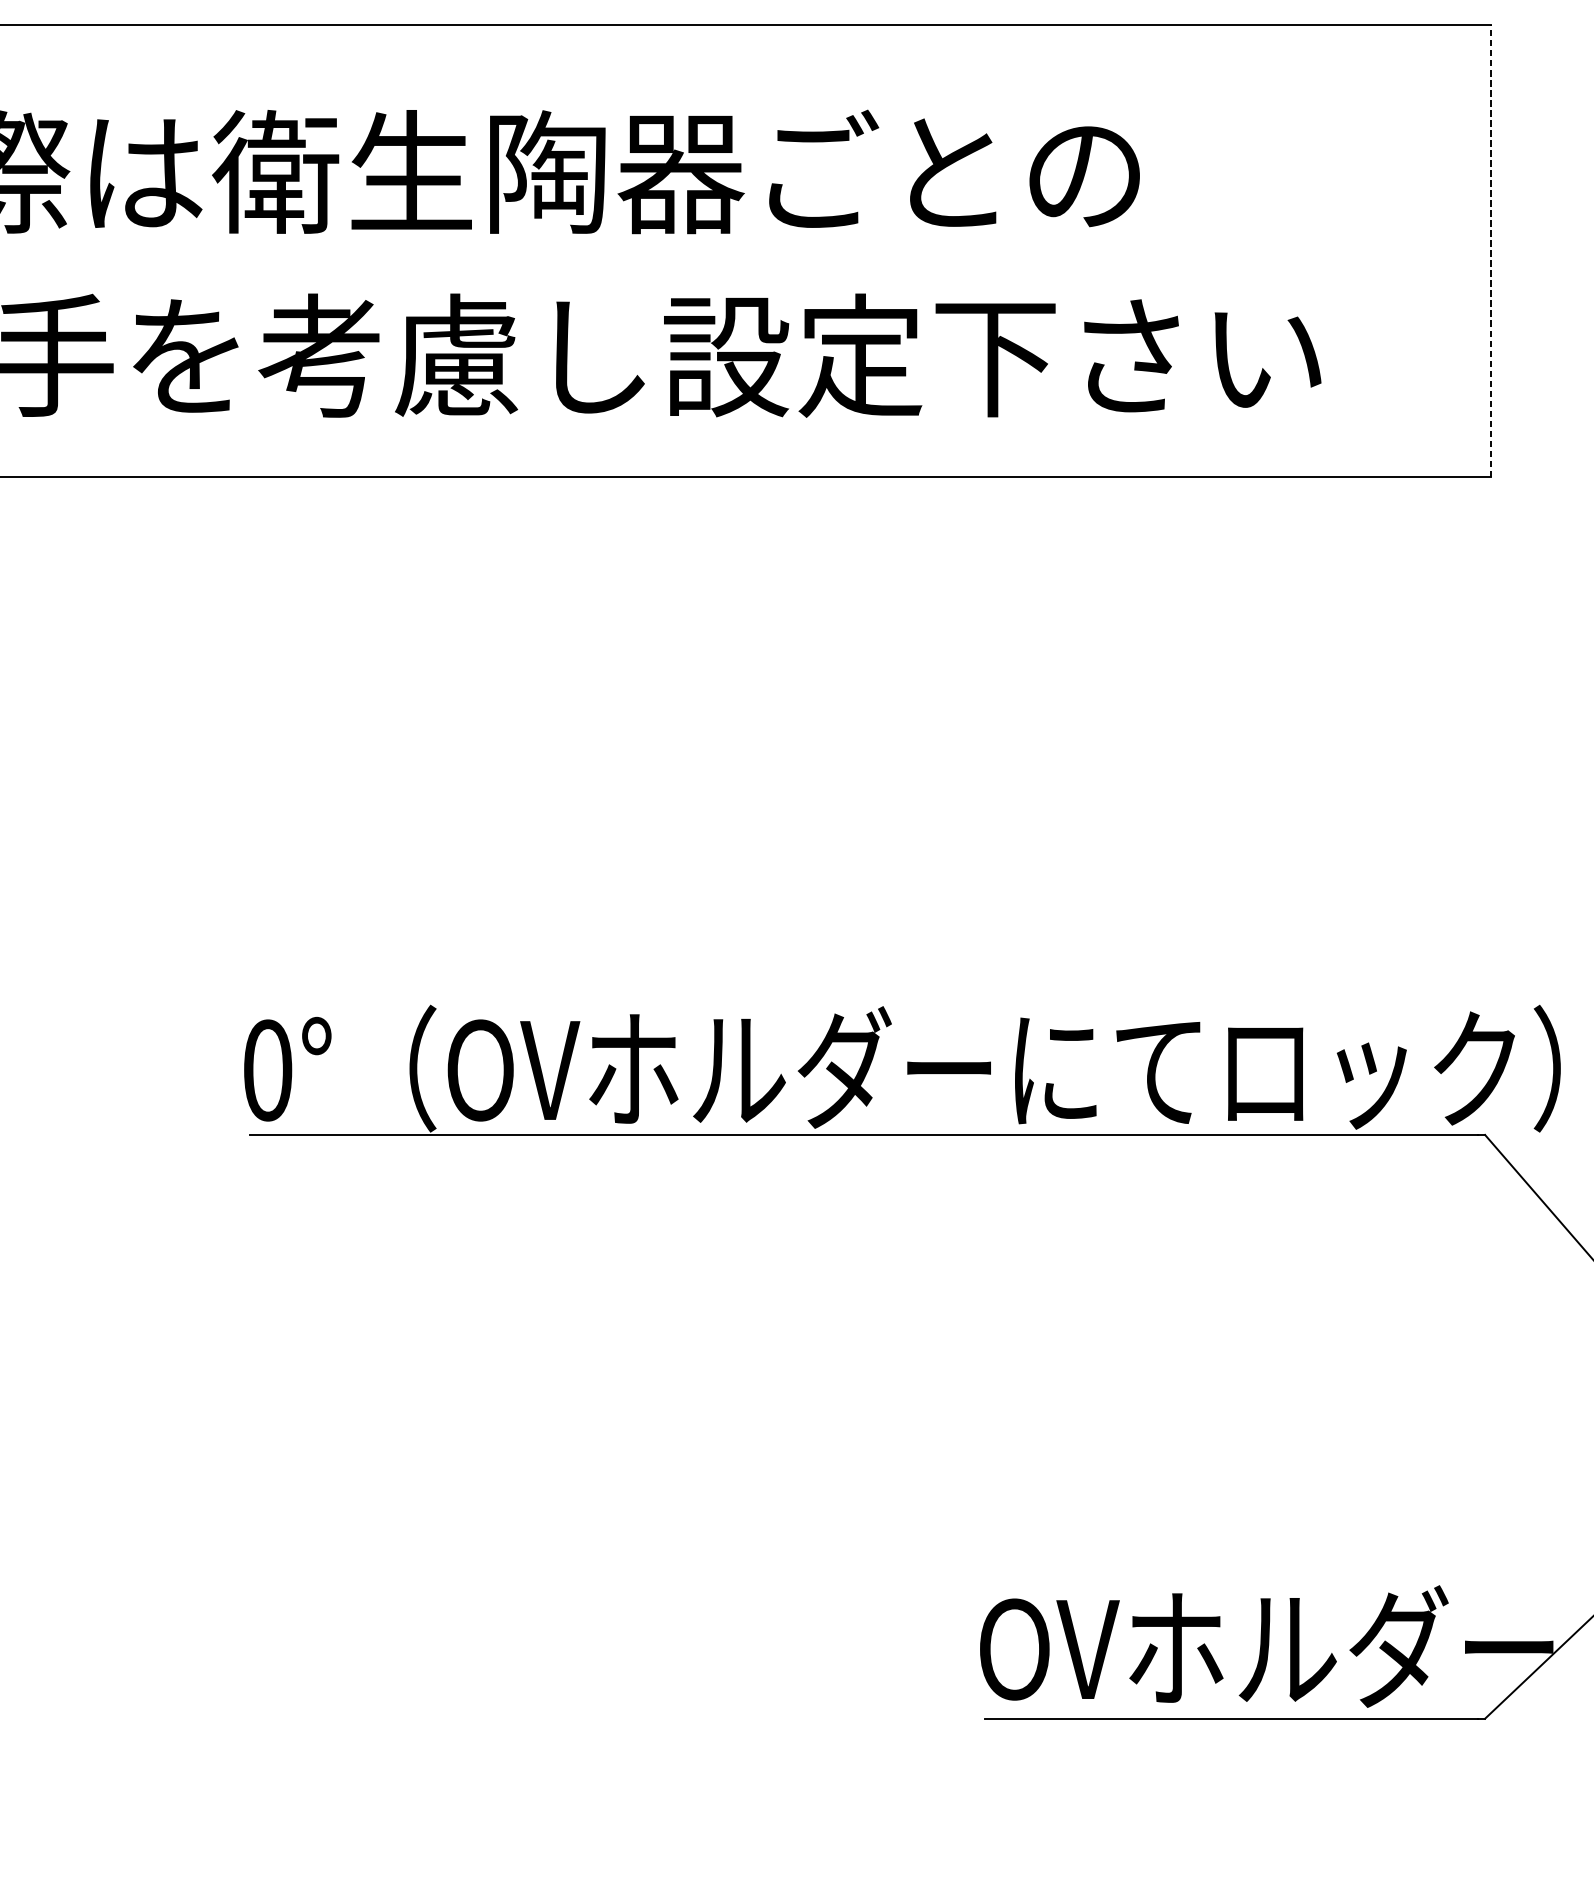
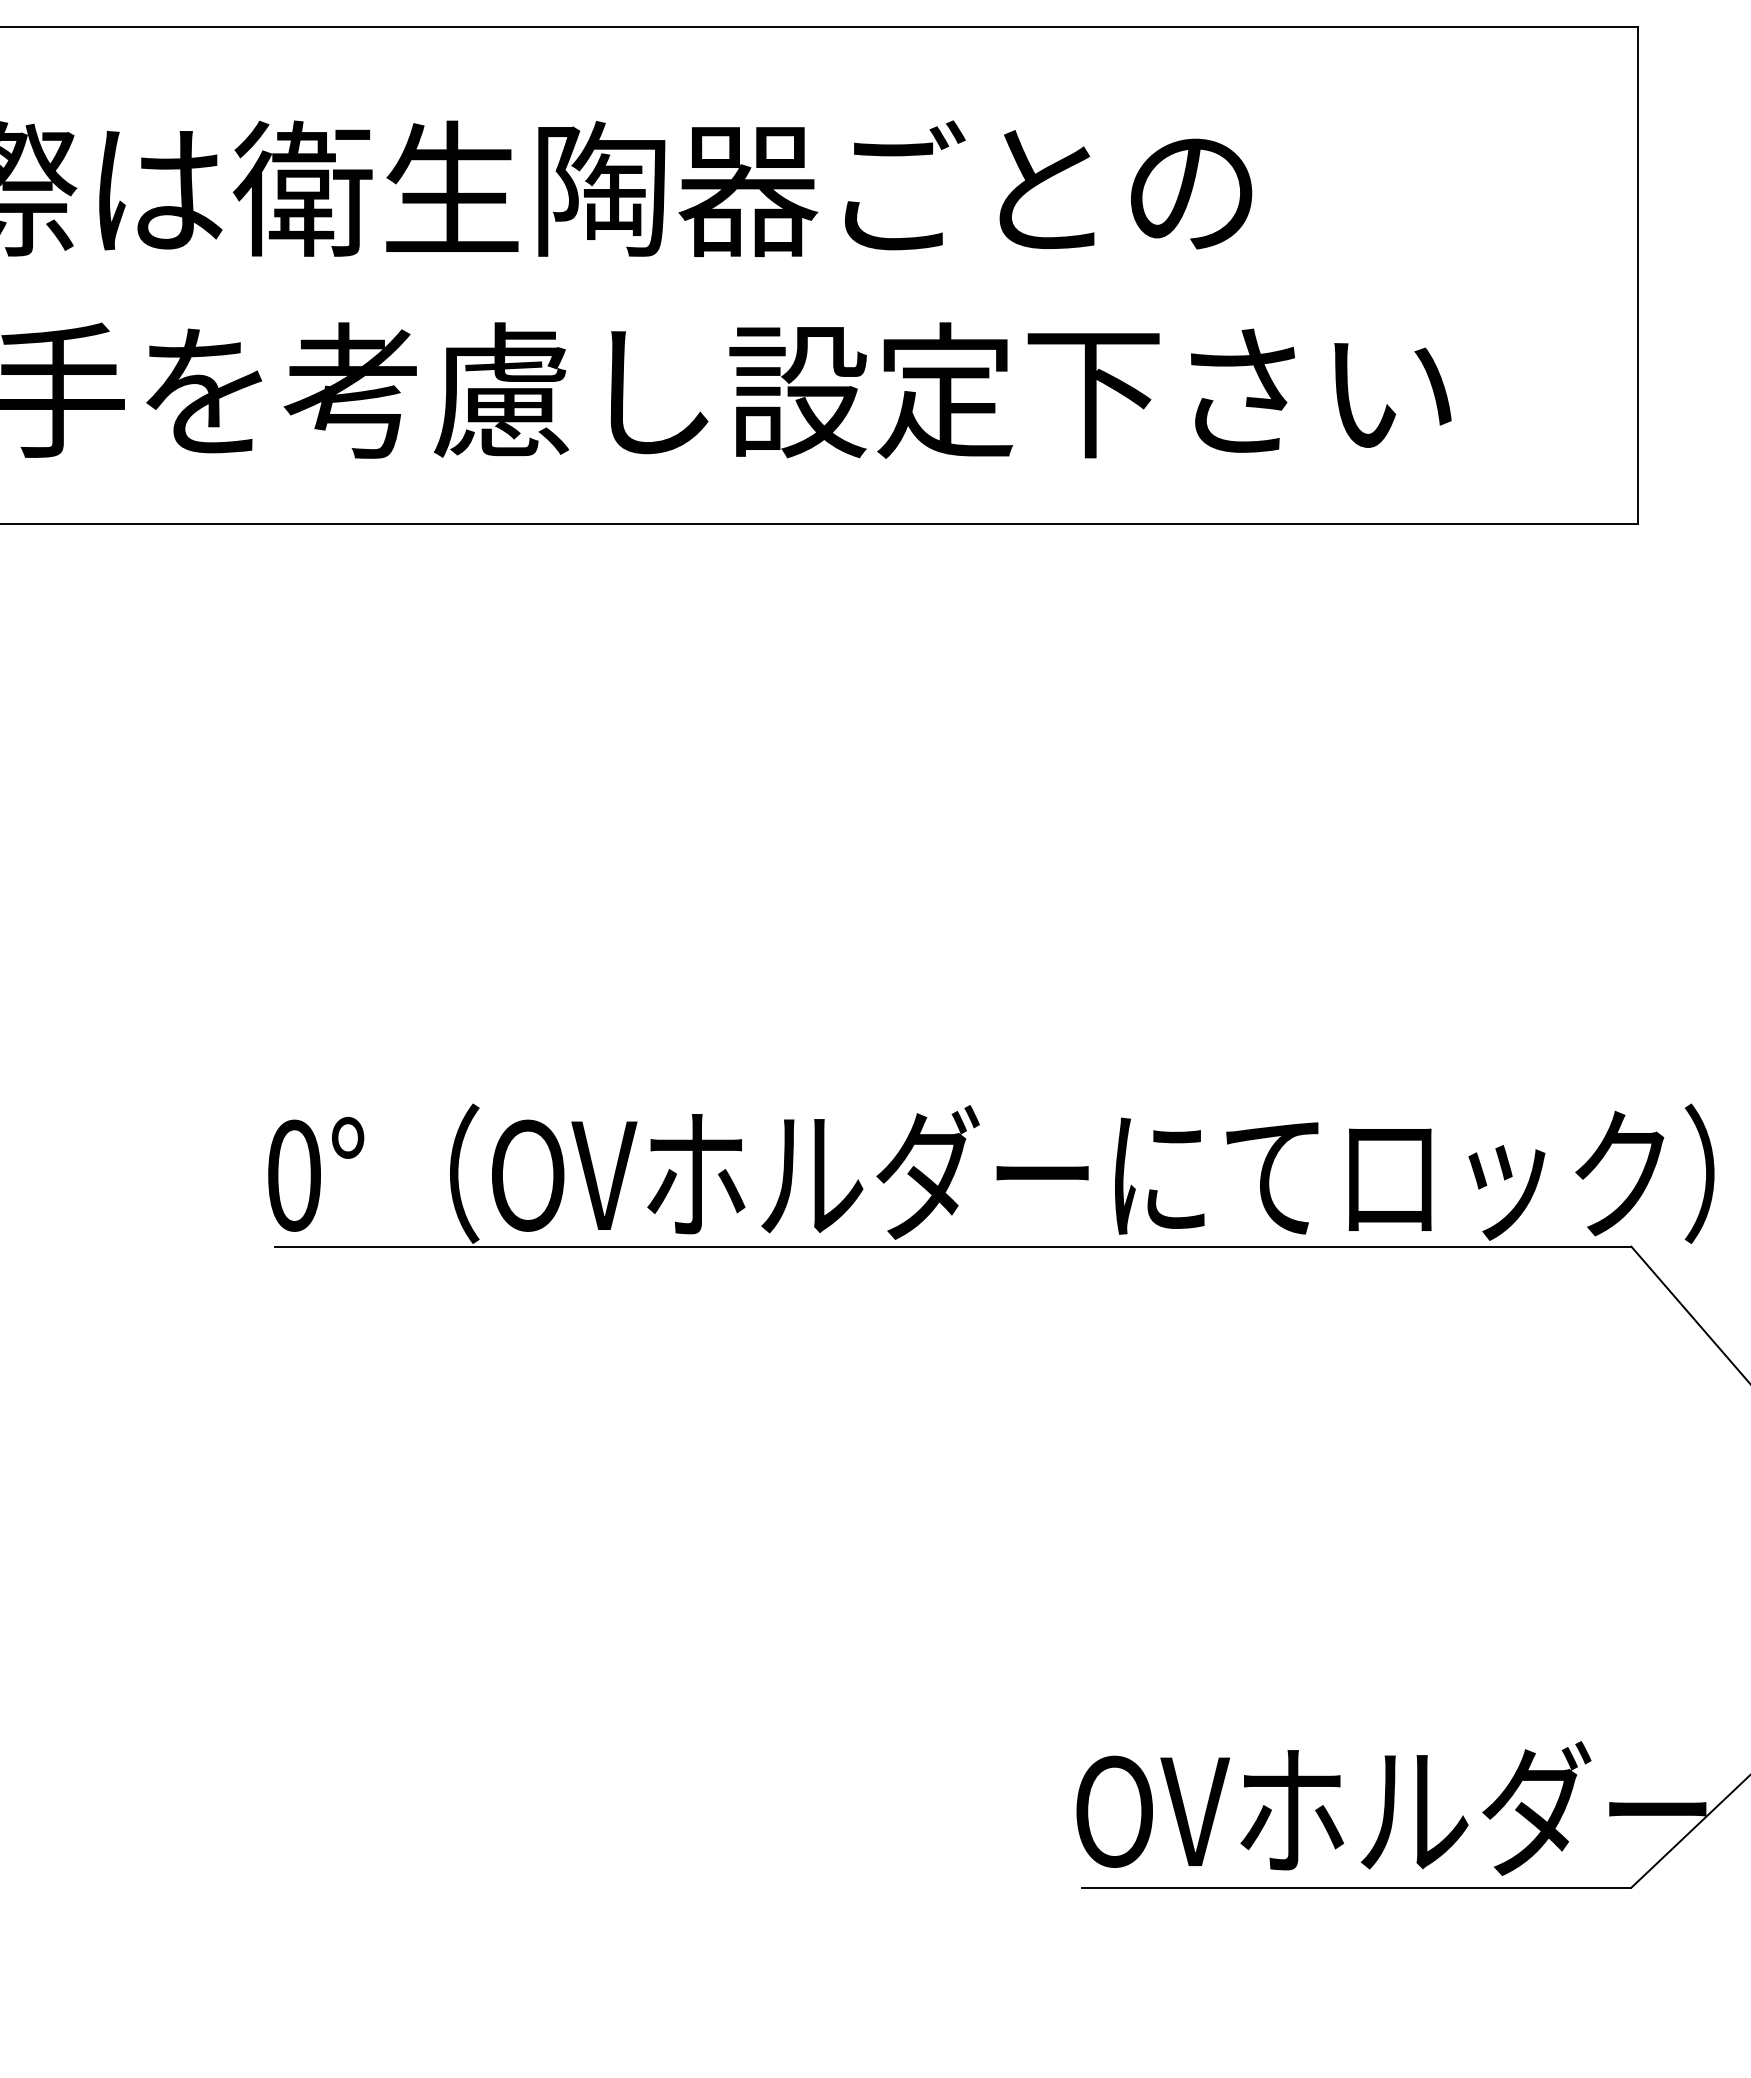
line: (1490, 250) -> (1637, 275), dashed -> solid

